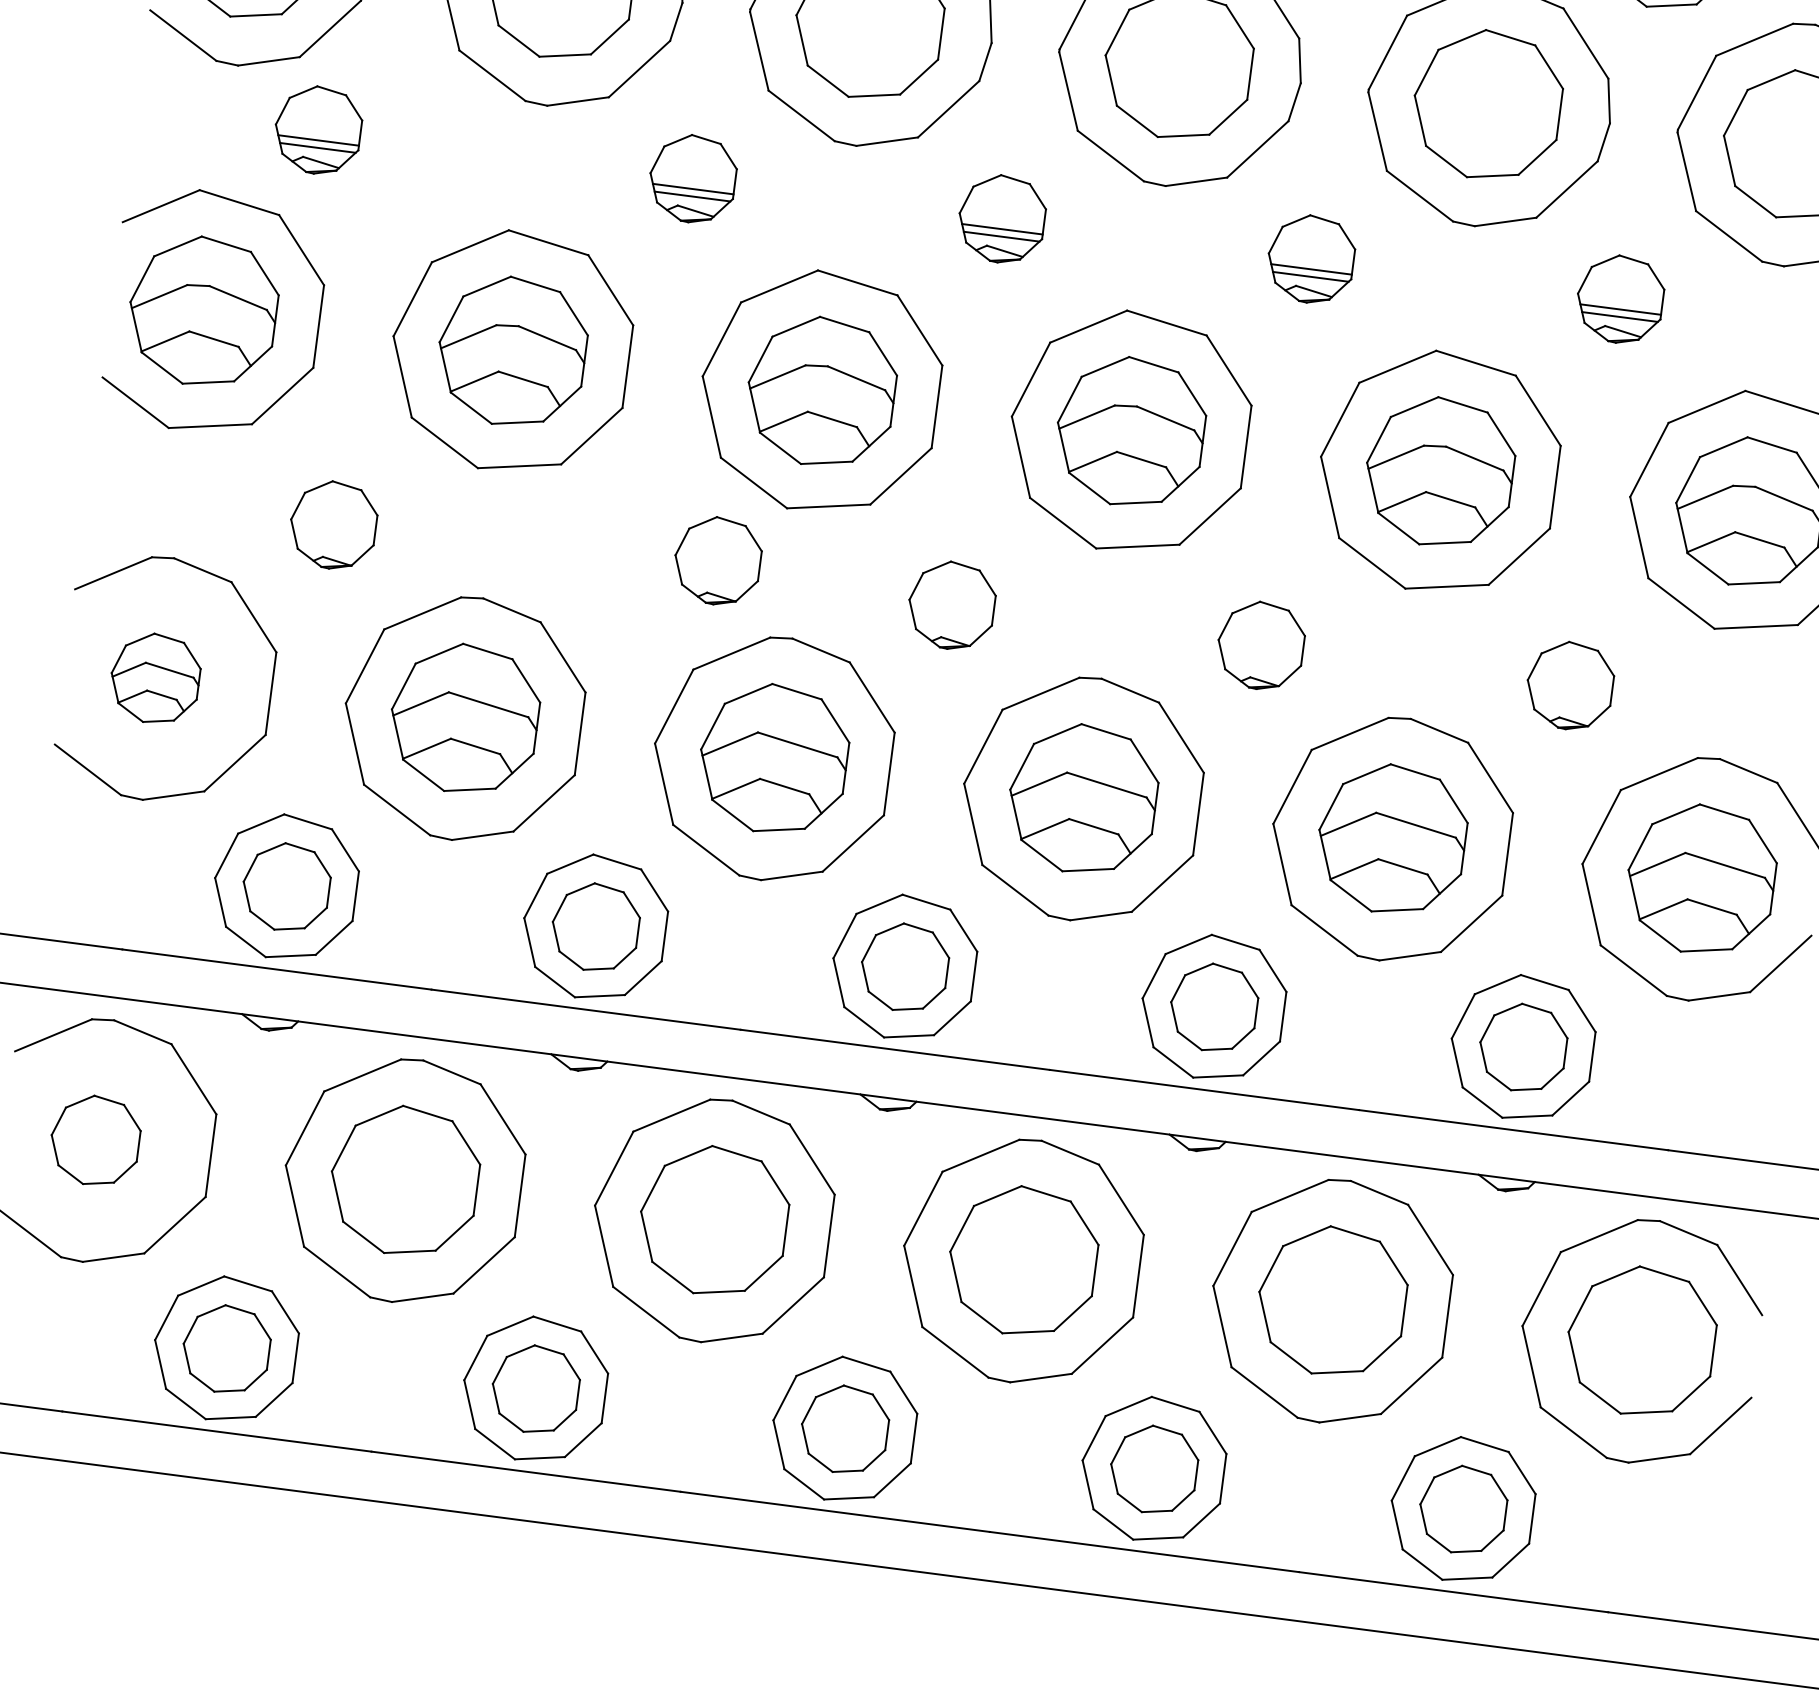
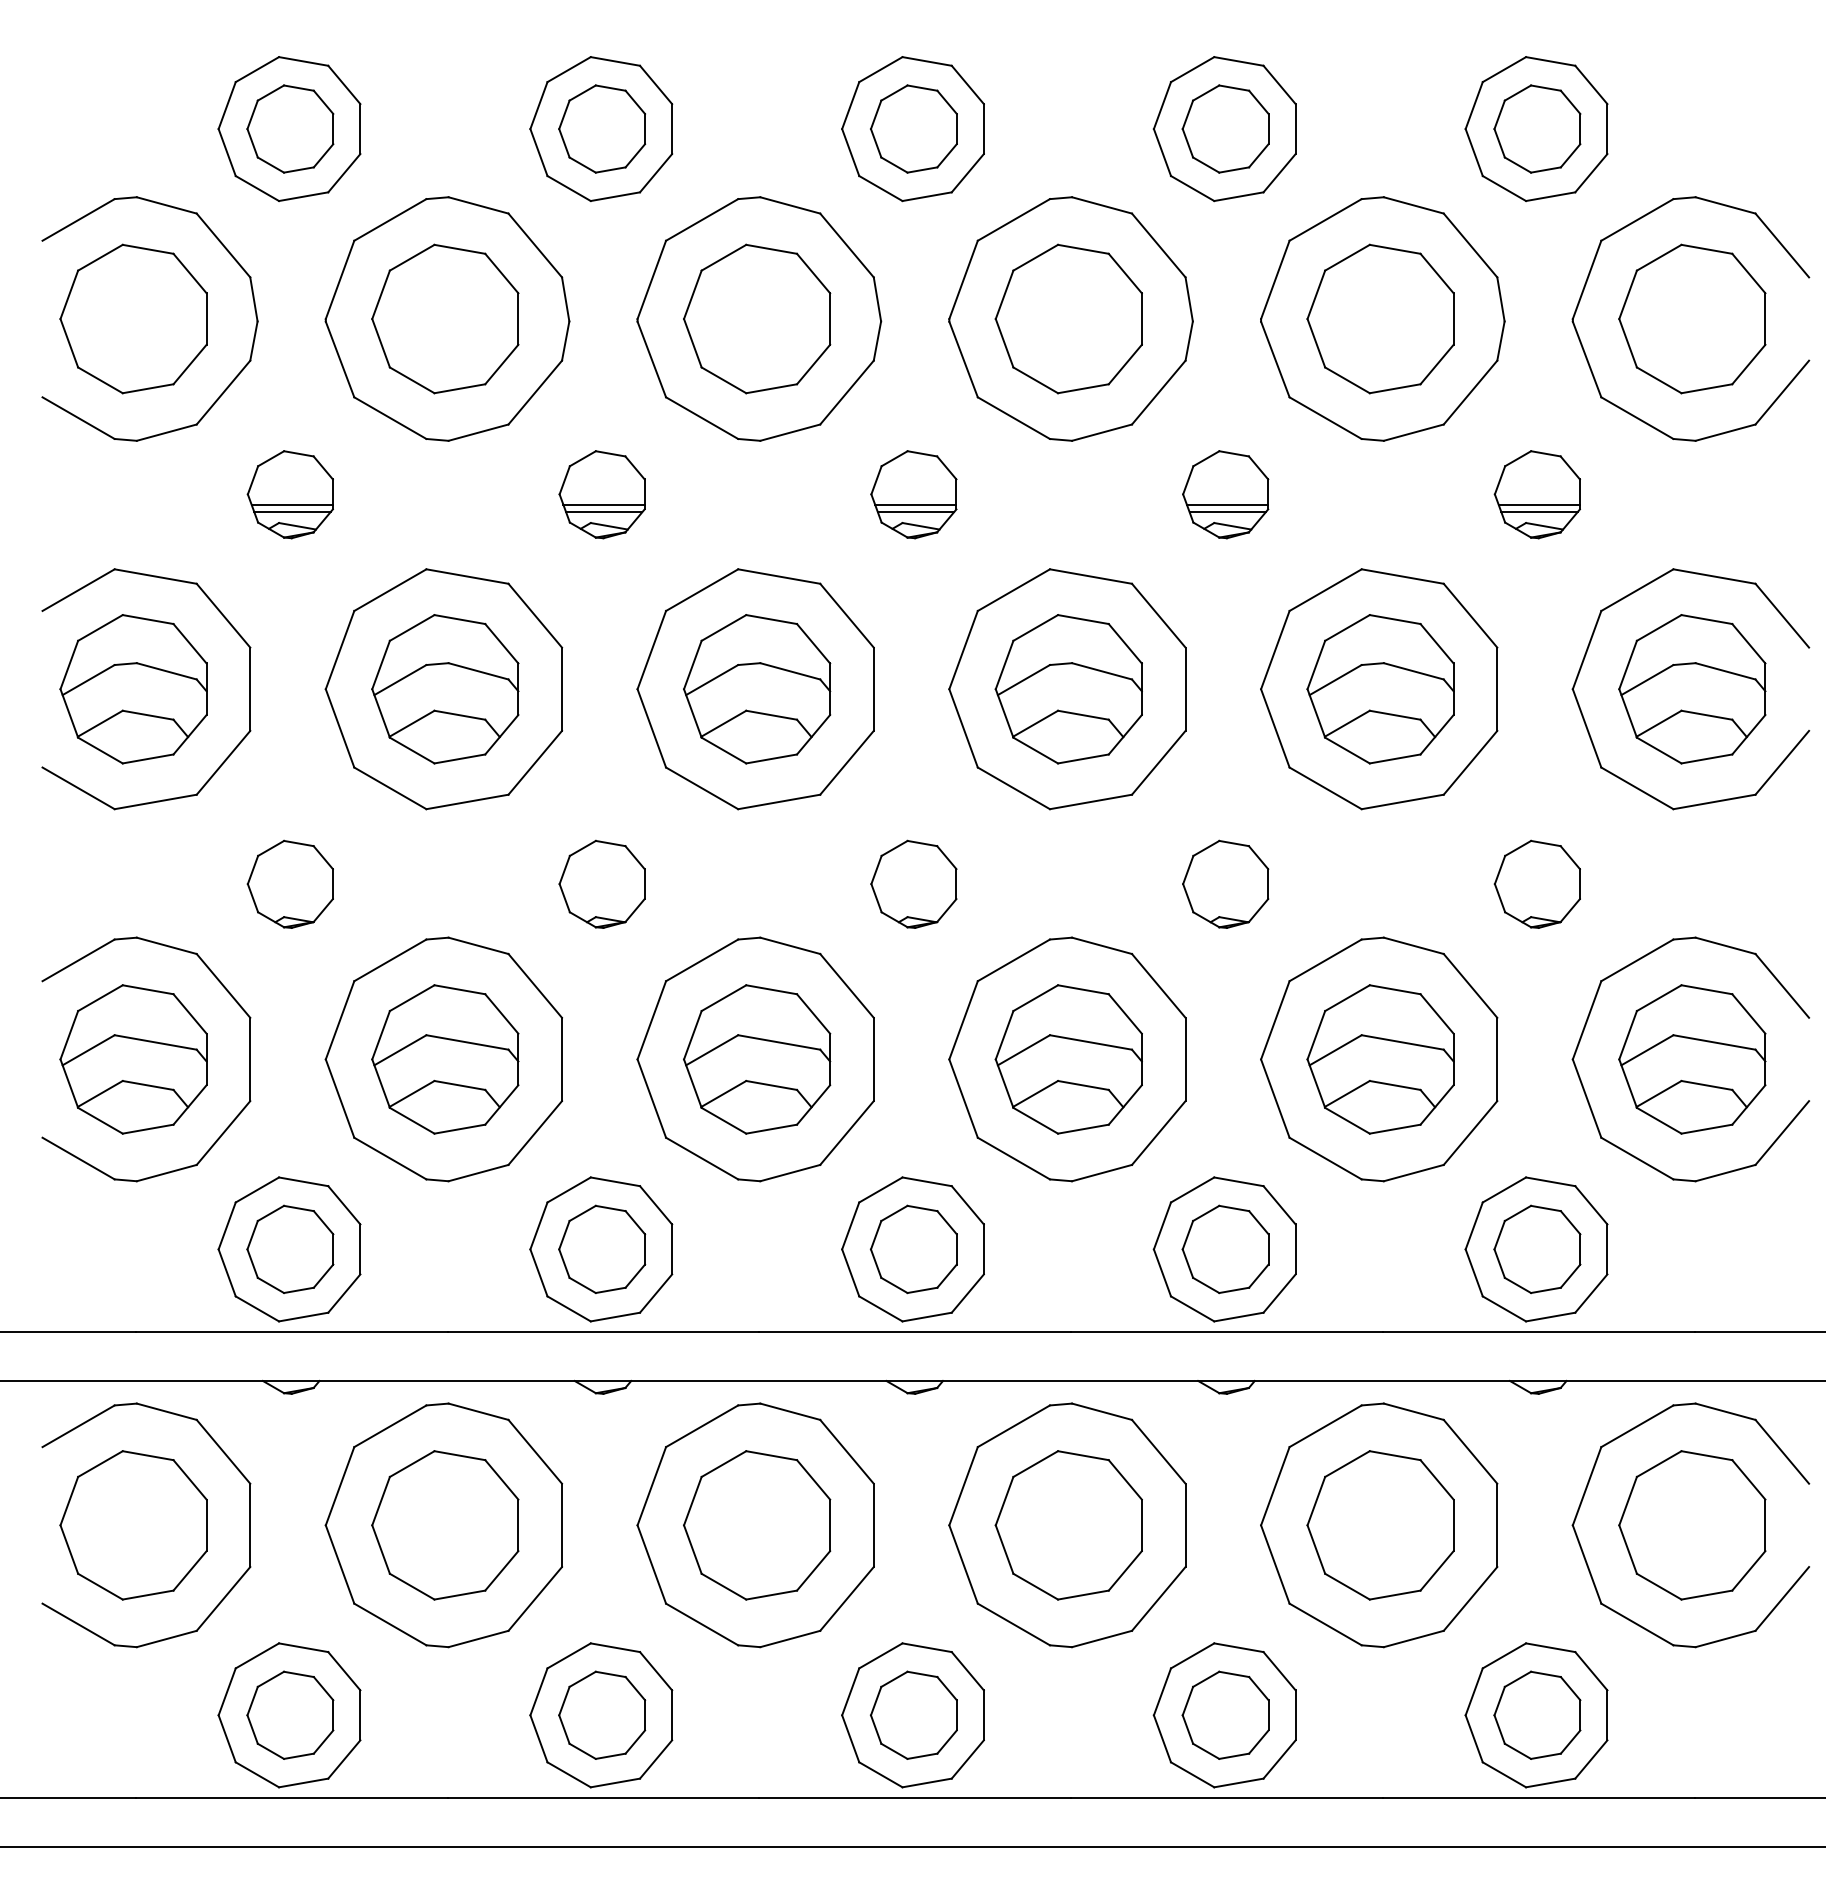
part: (317, 129) -> (289, 494), moved
part: (717, 560) -> (601, 883), moved
part: (155, 678) -> (133, 1059), size x1.67
part: (95, 1140) -> (133, 1525), size x1.67

